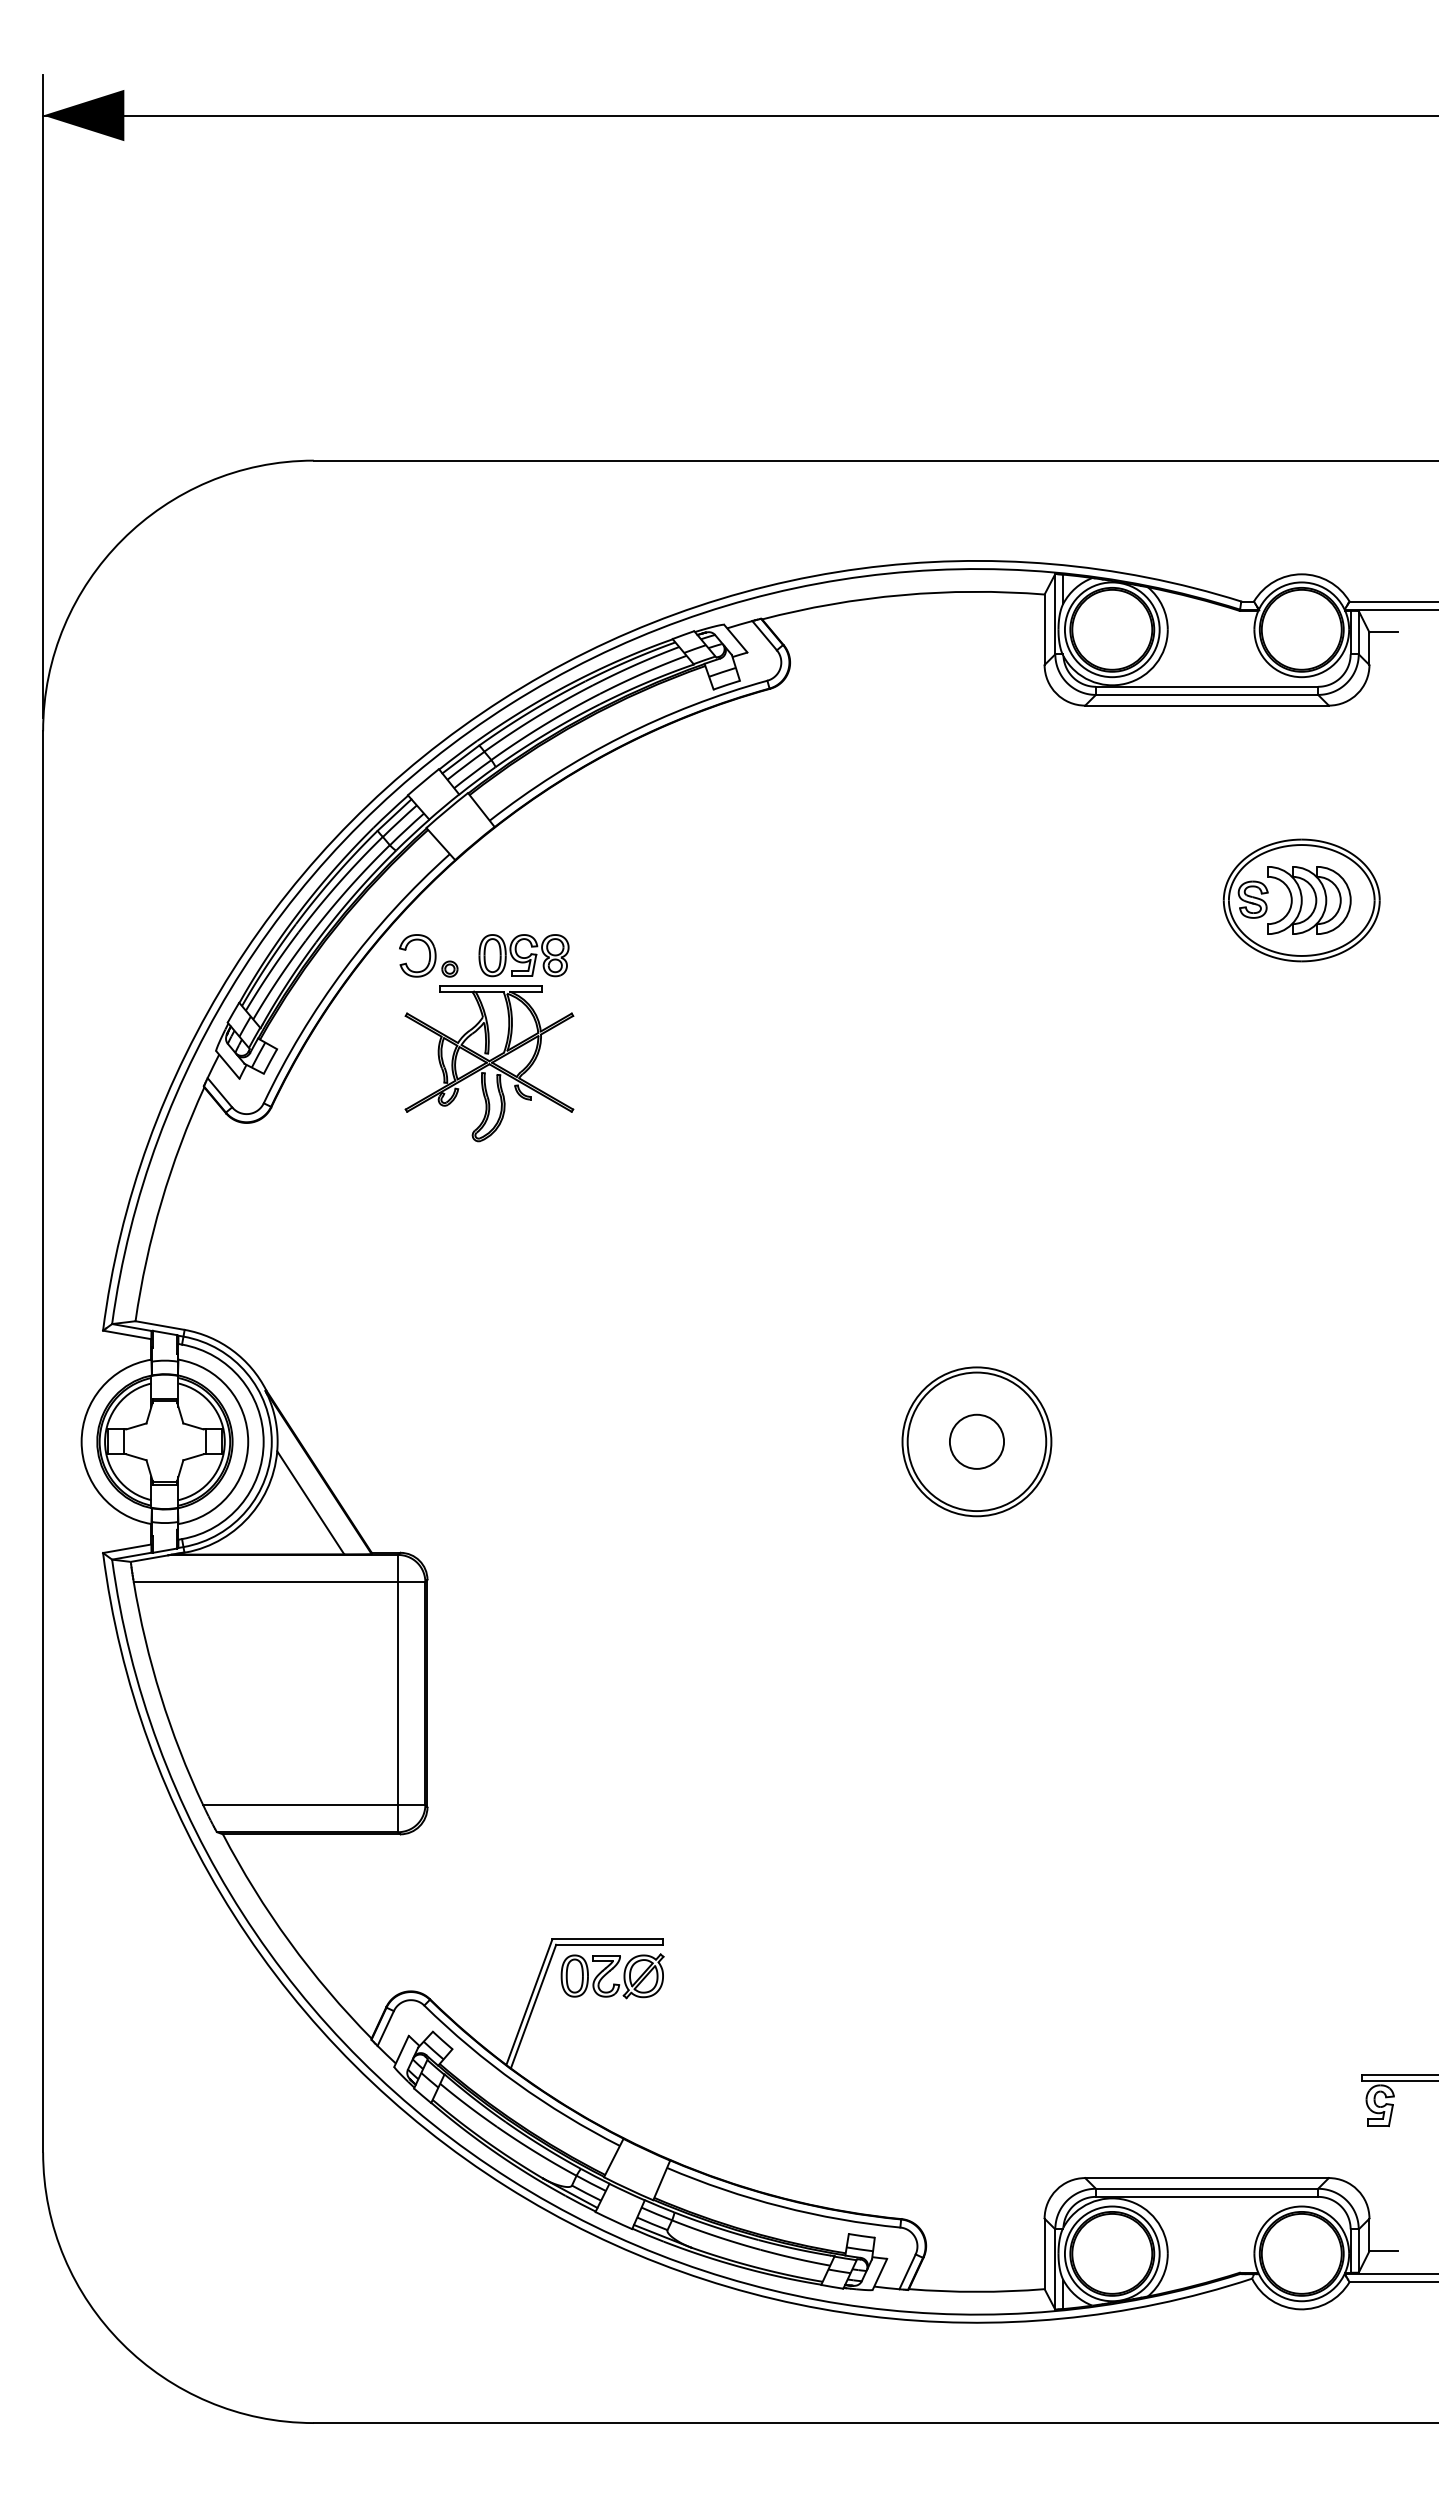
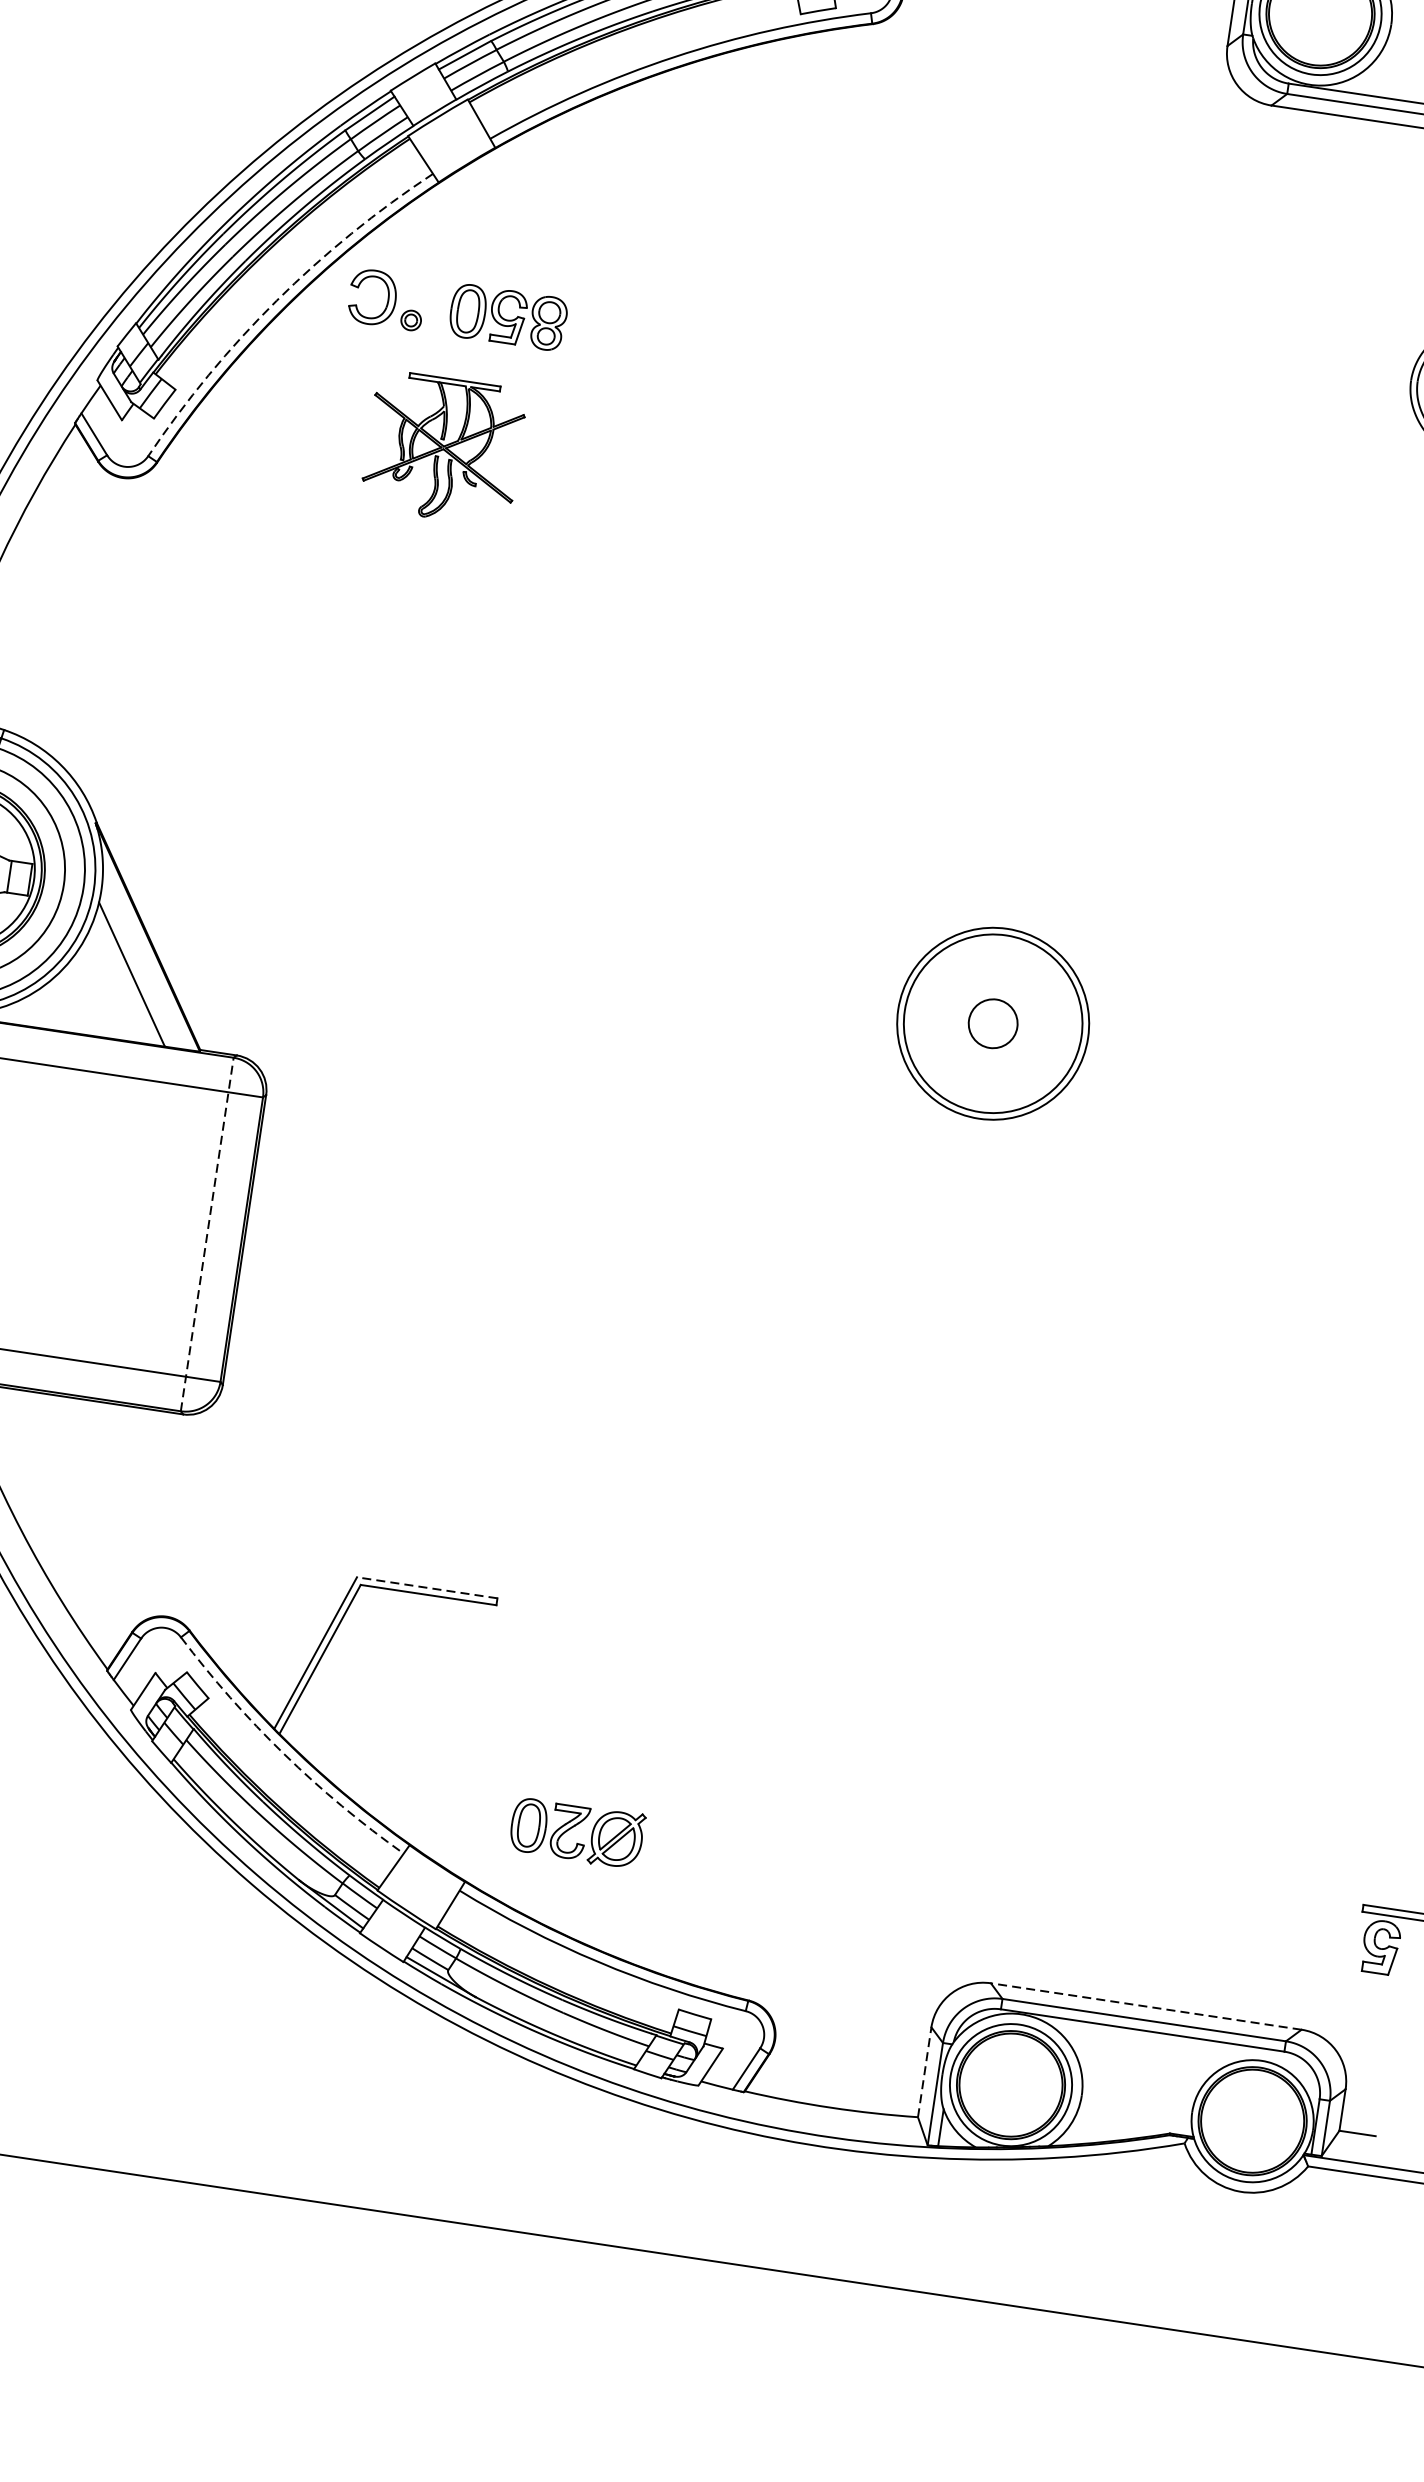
arc: (344, 969) -> (276, 300), solid -> dashed
part: (489, 1063) -> (443, 448), size x0.7
circle: (976, 1441) -> (992, 1023), size x0.7
line: (398, 1693) -> (207, 1234), solid -> dashed
line: (607, 1939) -> (427, 1587), solid -> dashed
part: (612, 1976) -> (576, 1833), moved
arc: (516, 2083) -> (283, 1754), solid -> dashed
line: (1207, 2178) -> (1146, 2007), solid -> dashed
line: (1044, 2253) -> (924, 2071), solid -> dashed

